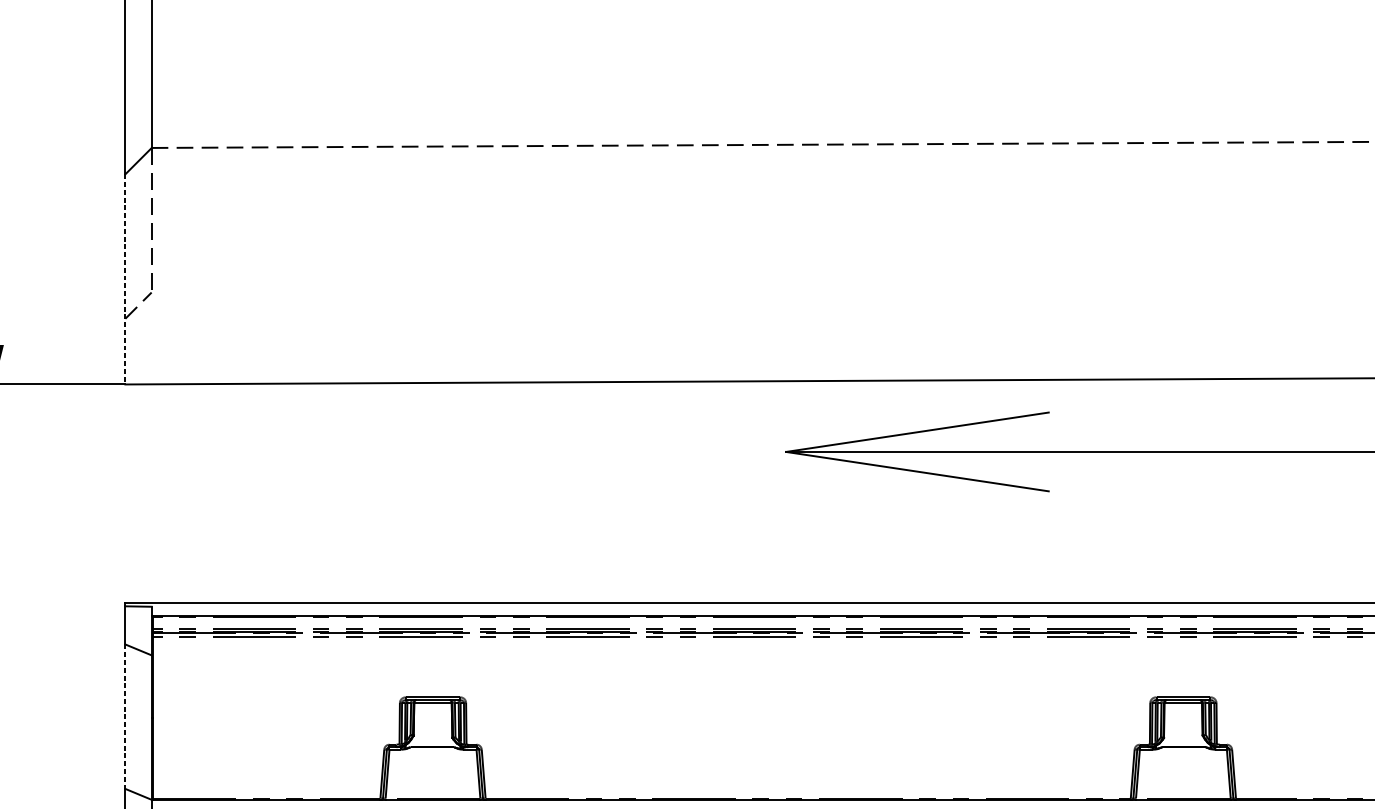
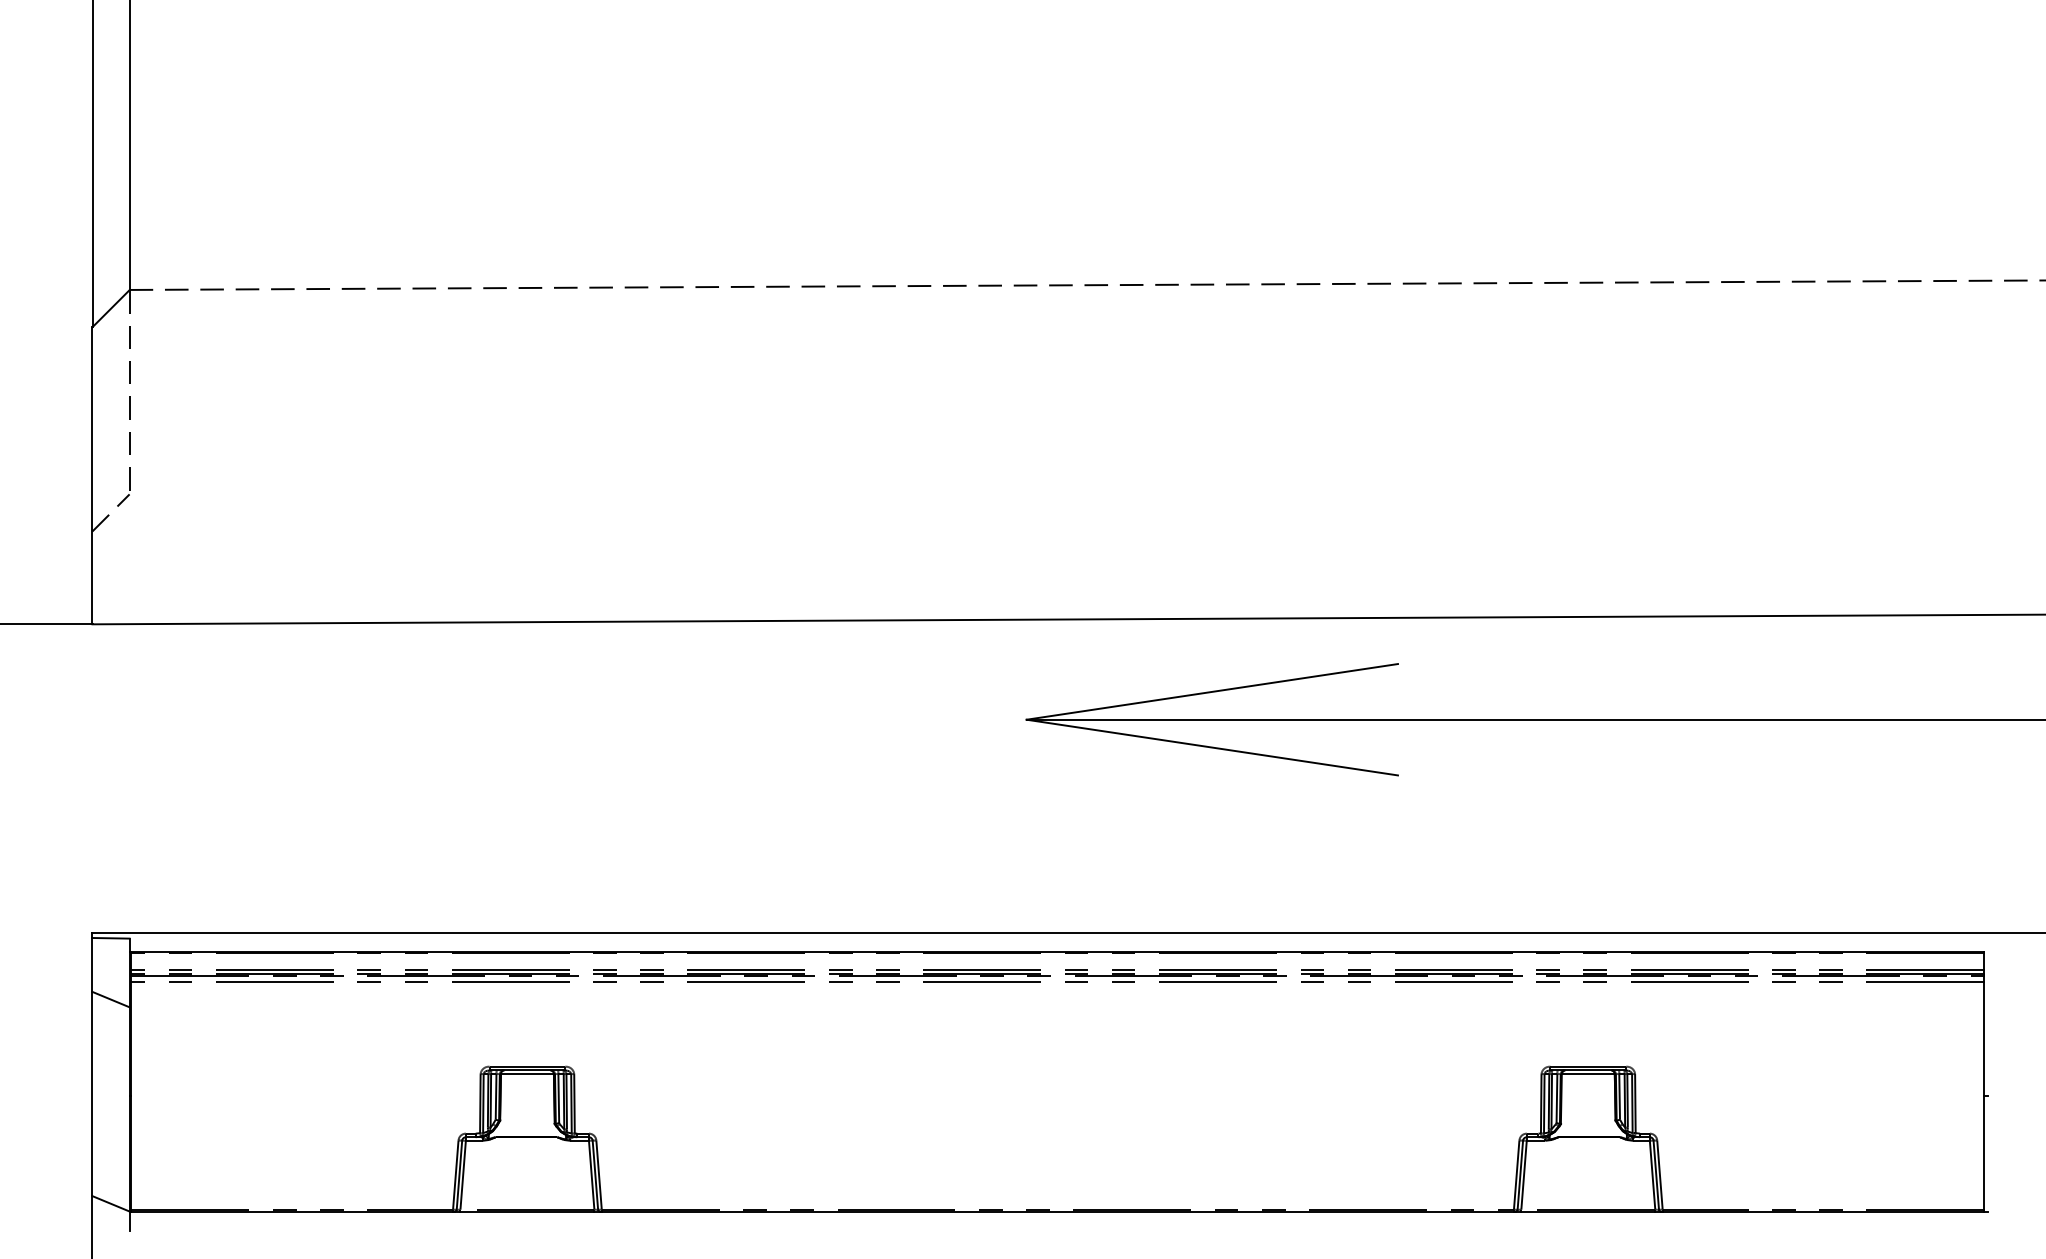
line: (125, 279) -> (92, 475), dashed -> solid
line: (125, 717) -> (92, 1094), dashed -> solid

